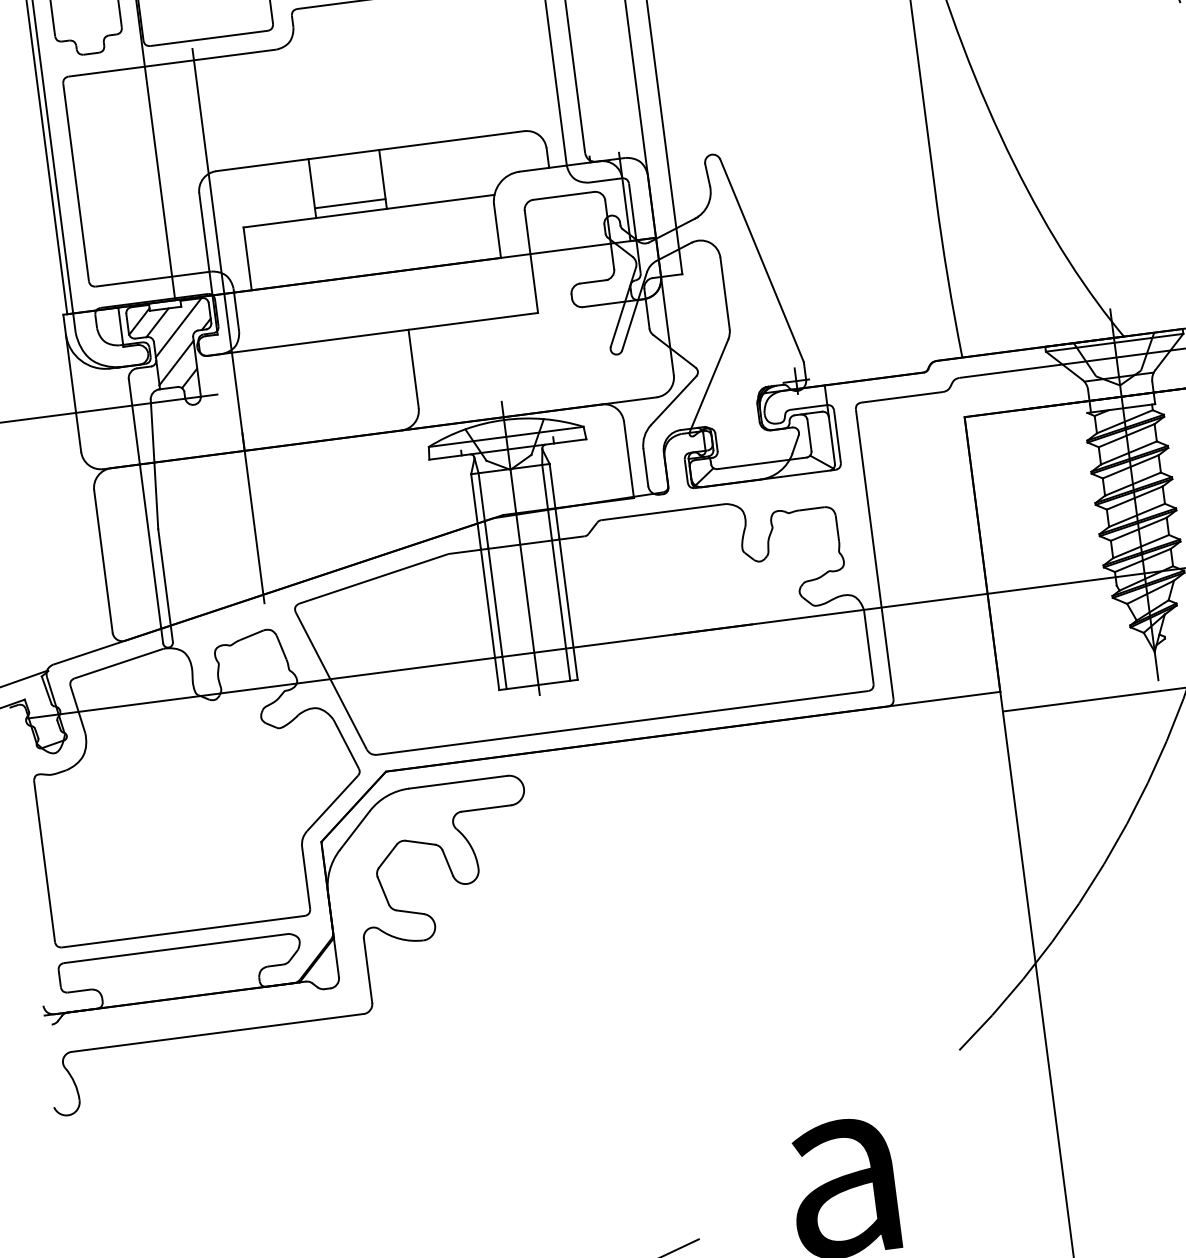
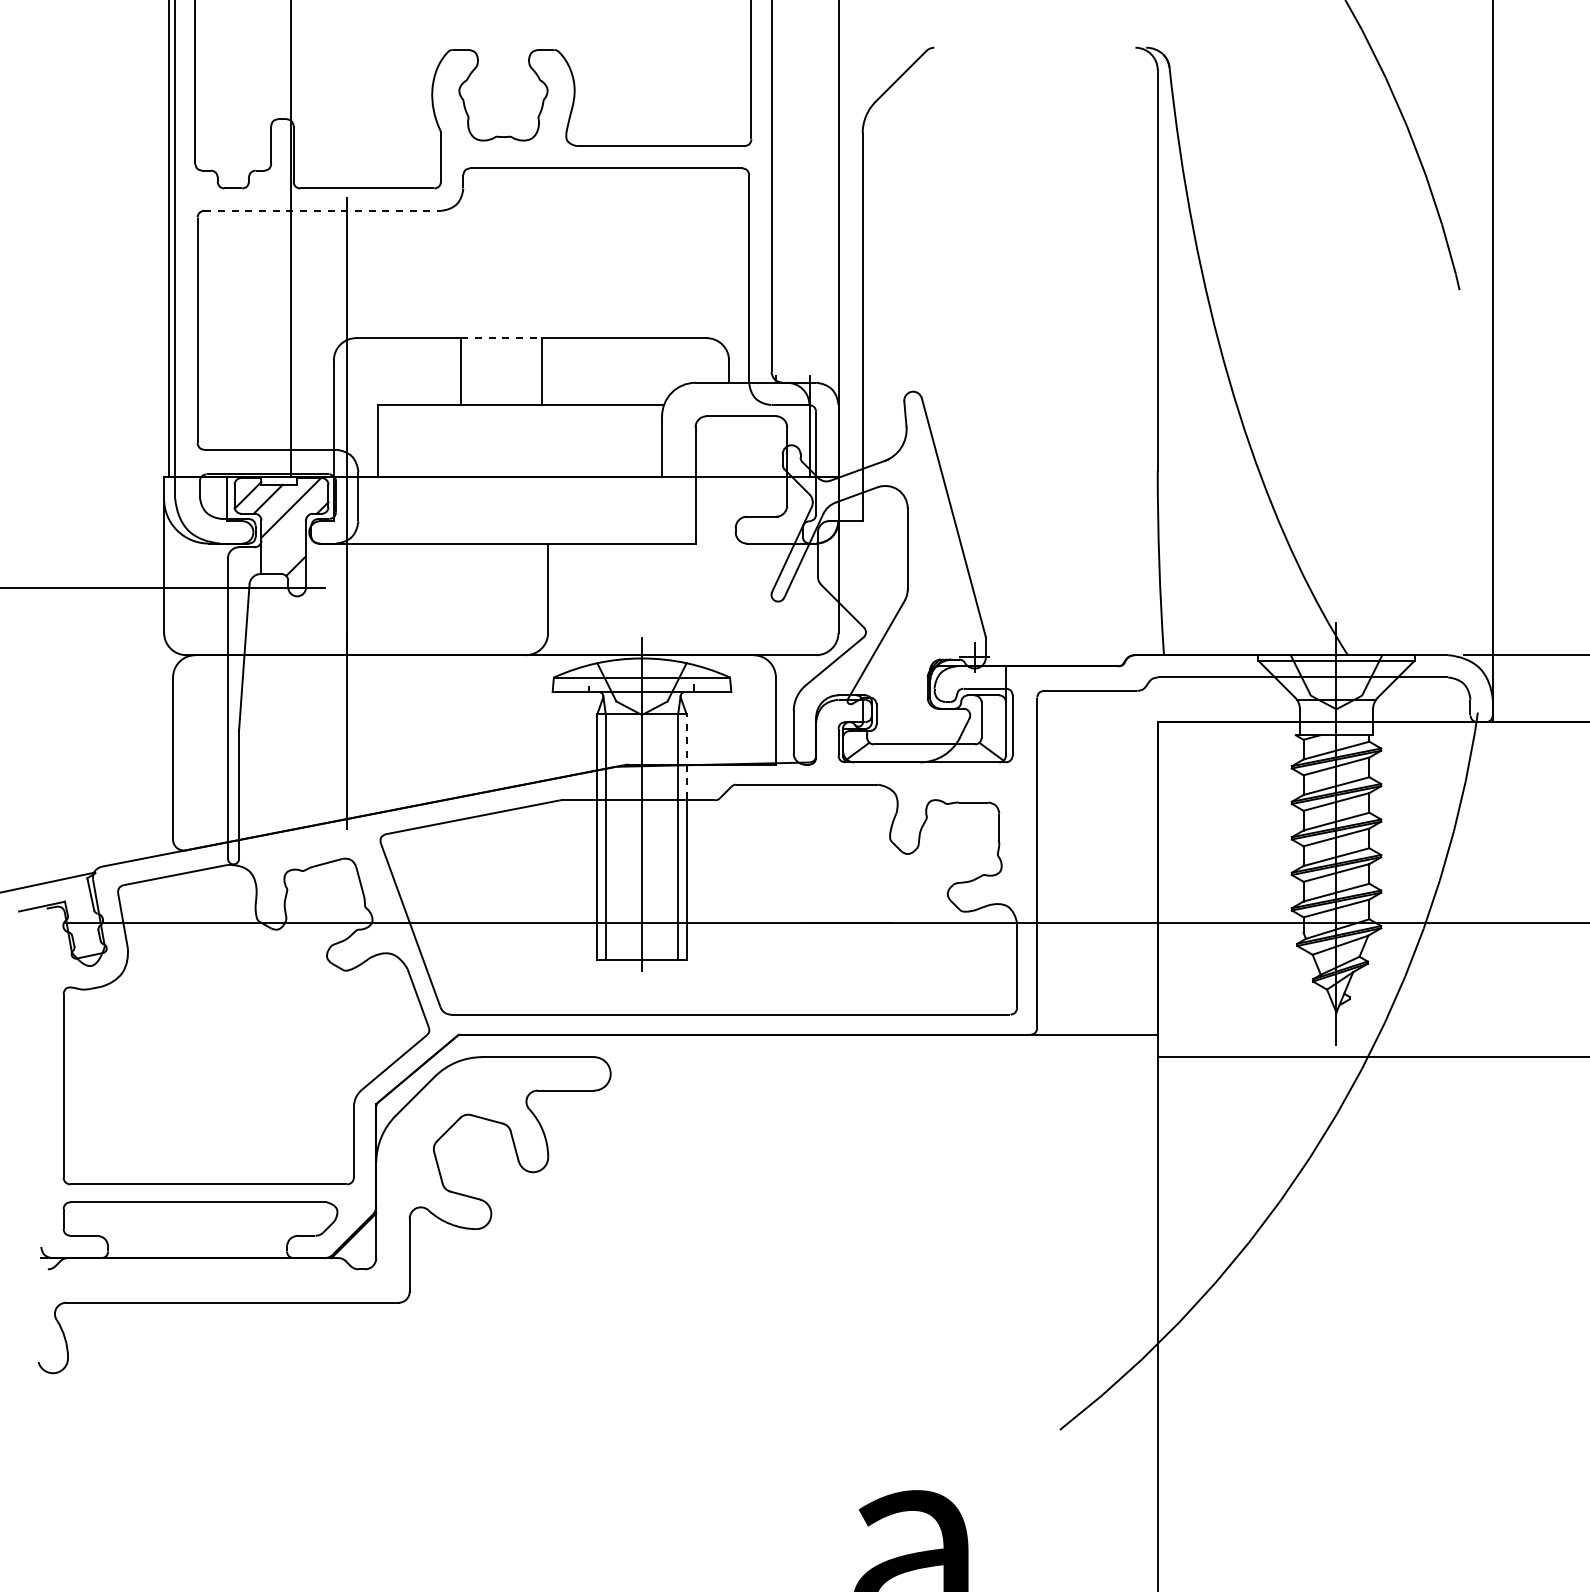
line: (173, 62) -> (323, 210), solid -> dashed
line: (344, 154) -> (501, 338), solid -> dashed
line: (350, 203) -> (501, 393), removed
line: (176, 362) -> (283, 546), removed
line: (554, 501) -> (686, 756), solid -> dashed

